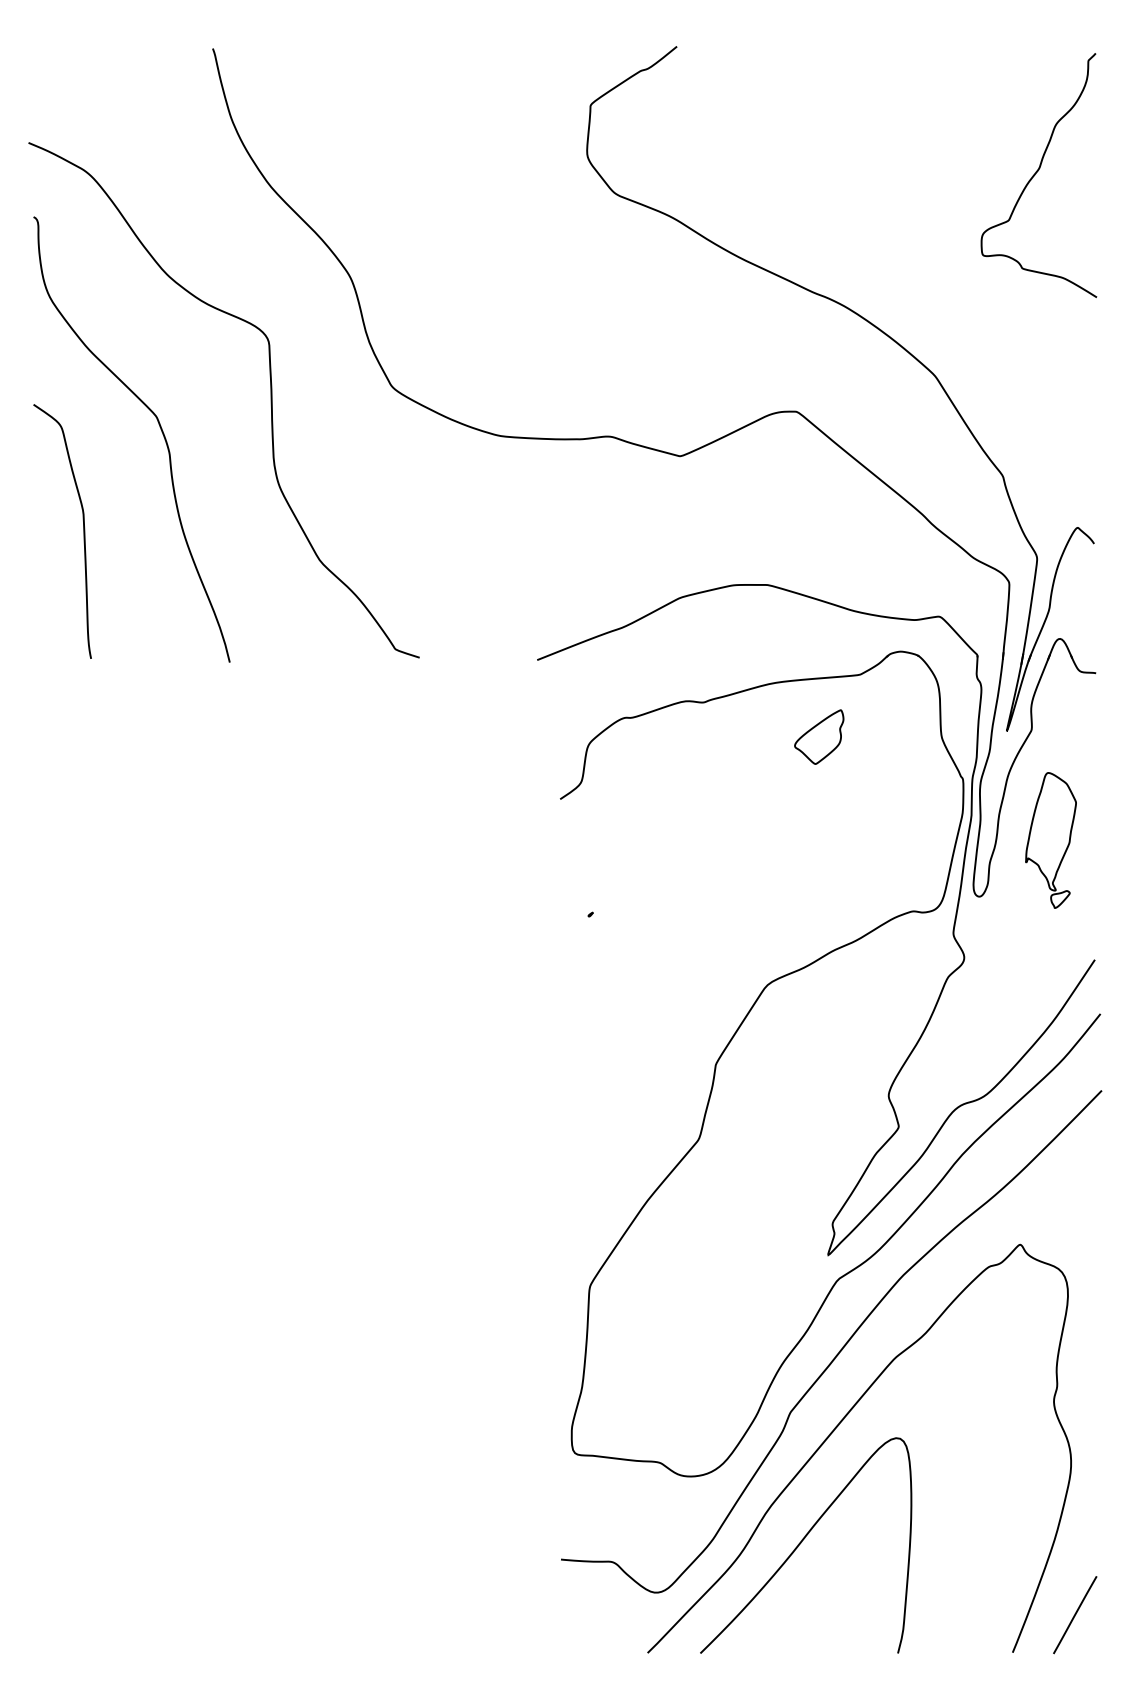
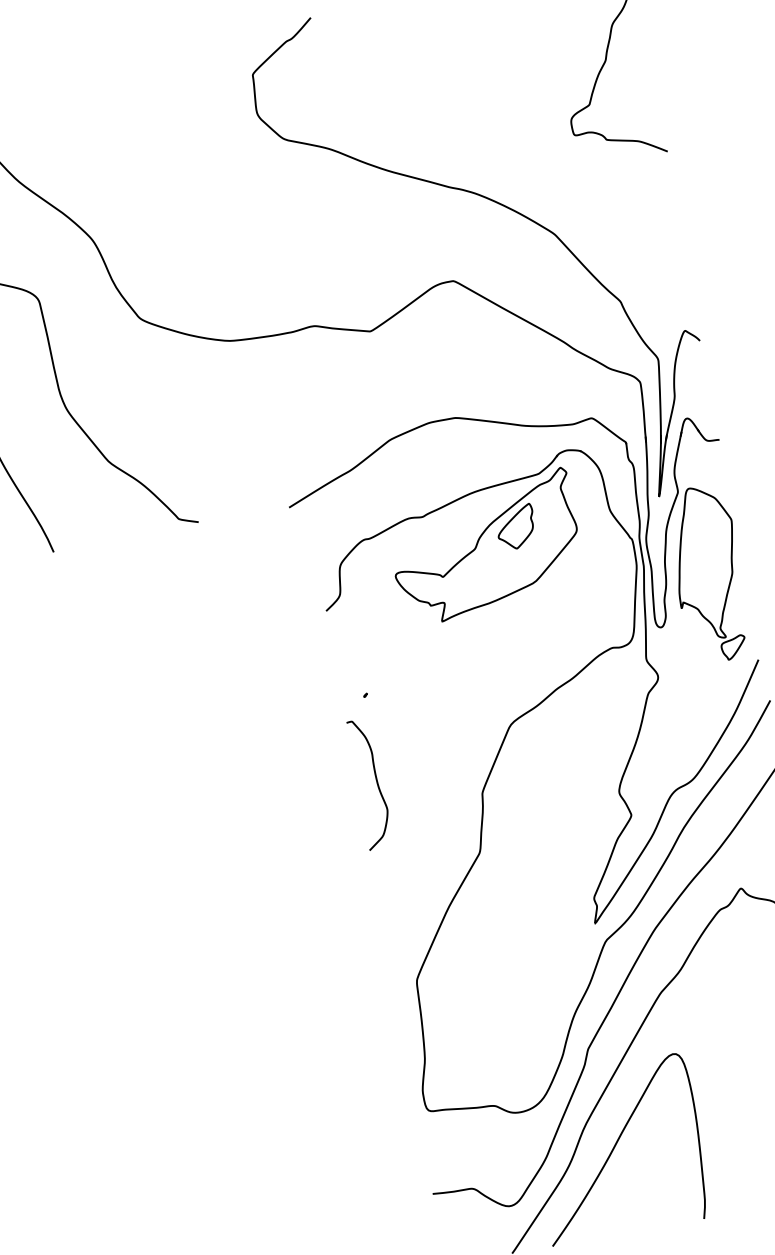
part: (775, 755) -> (485, 547), added
part: (1050, 840) -> (707, 574), size x1.67
curve: (584, 1027) -> (376, 782), added

